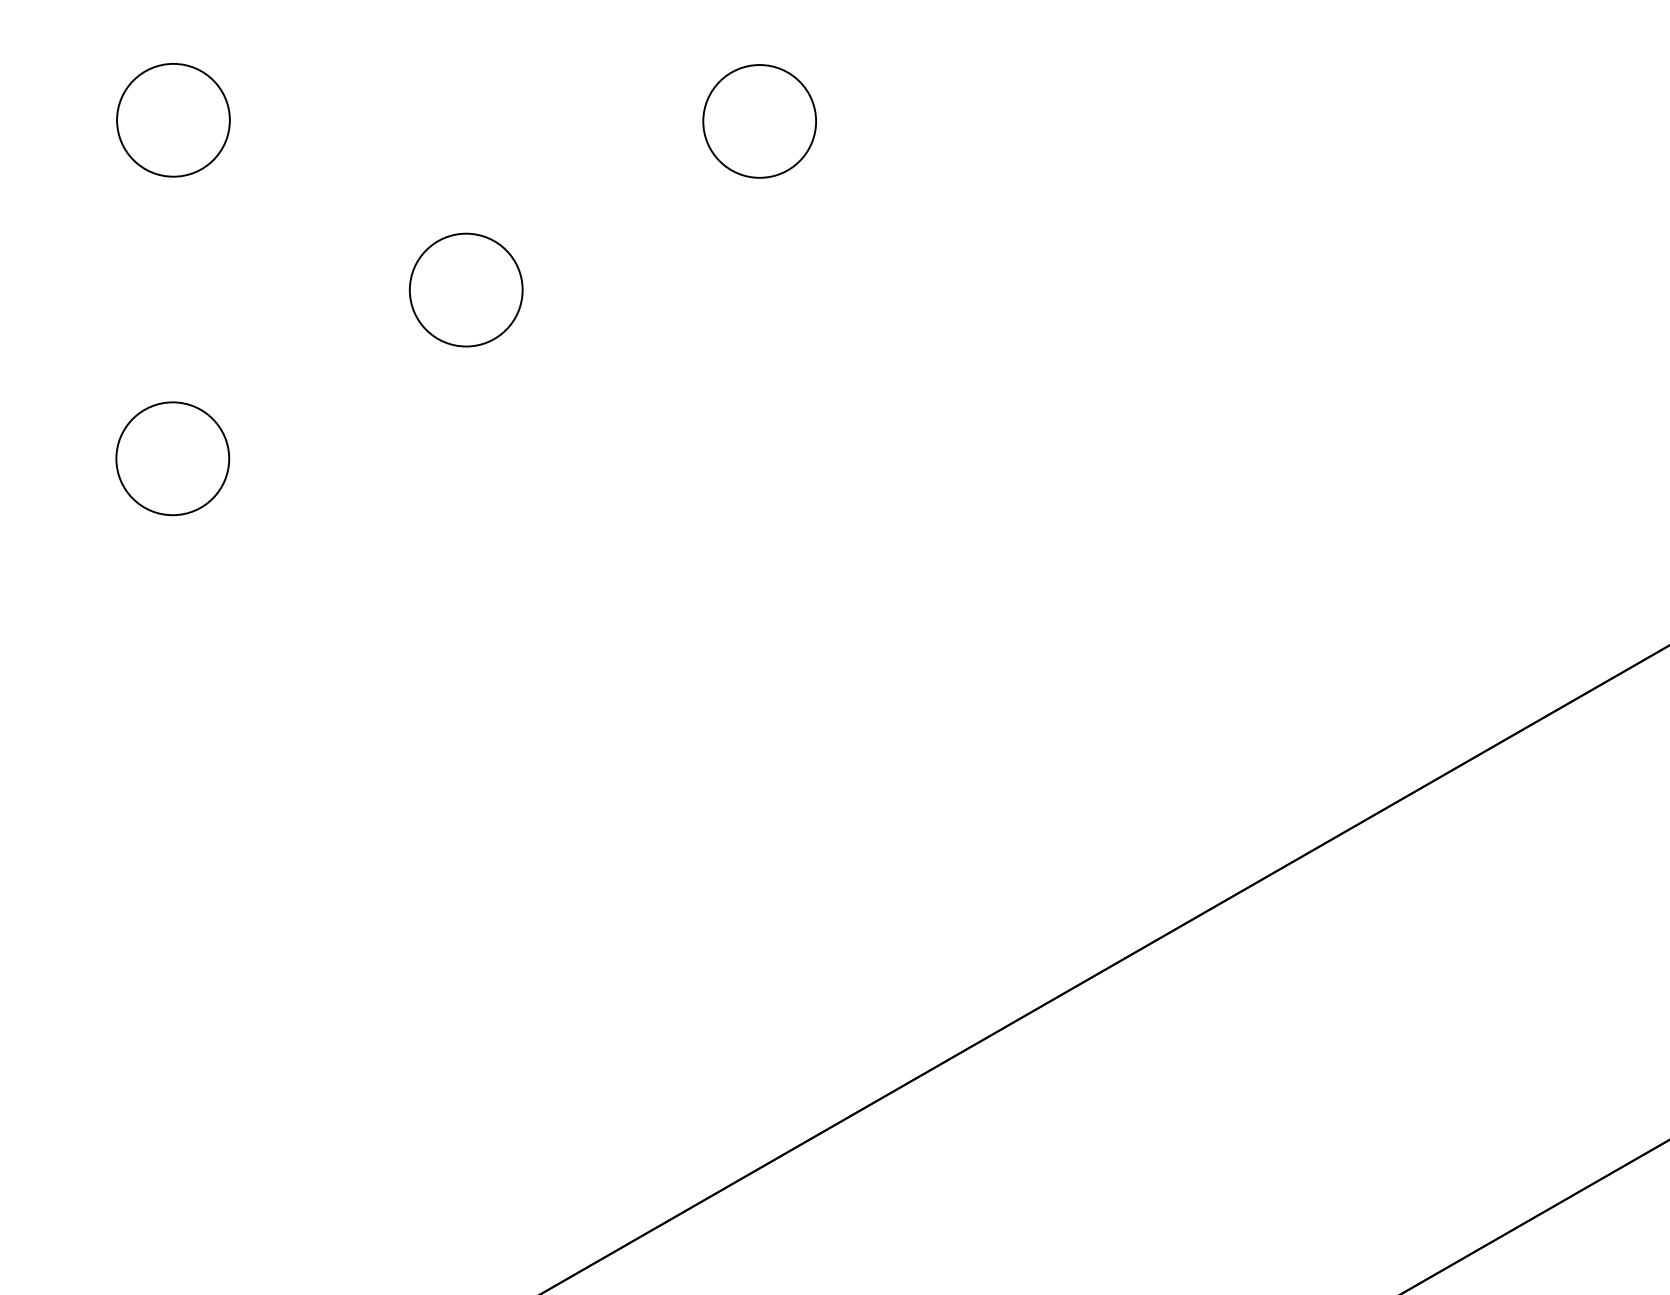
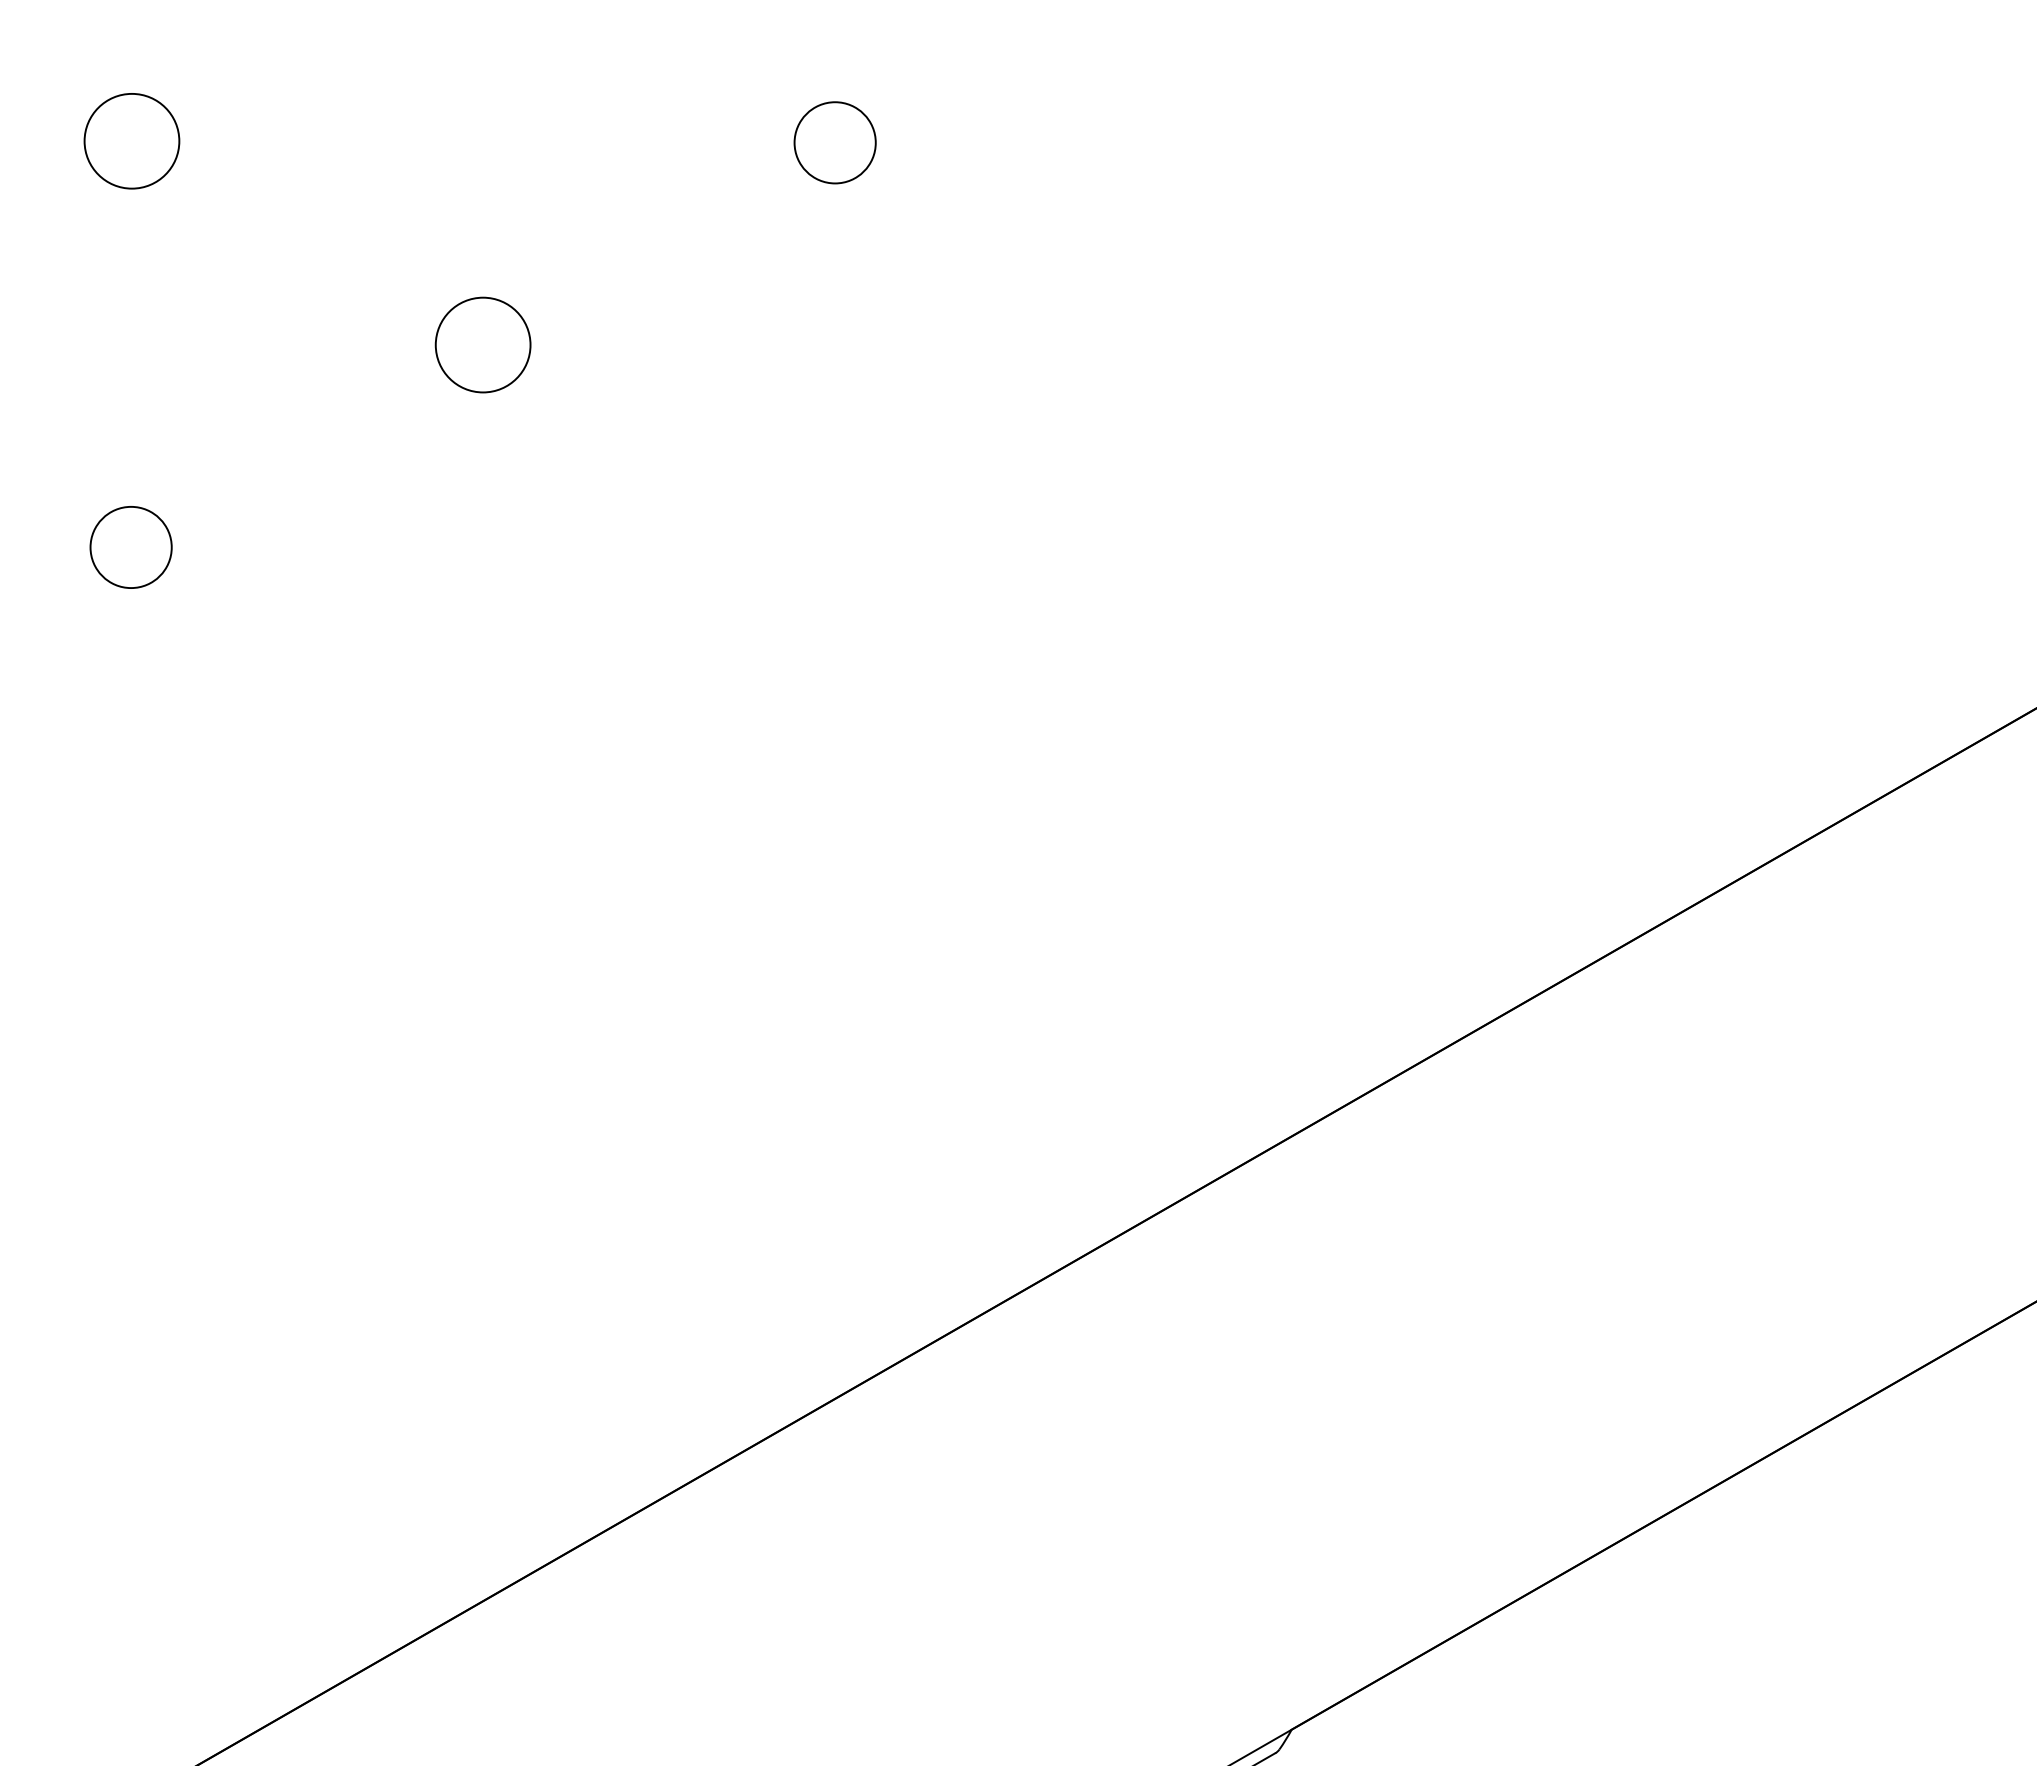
circle: (173, 119) -> (131, 140), size x0.7
circle: (759, 121) -> (834, 142), size x0.6
circle: (465, 289) -> (482, 344), size x0.7
circle: (172, 458) -> (130, 547), size x0.6

